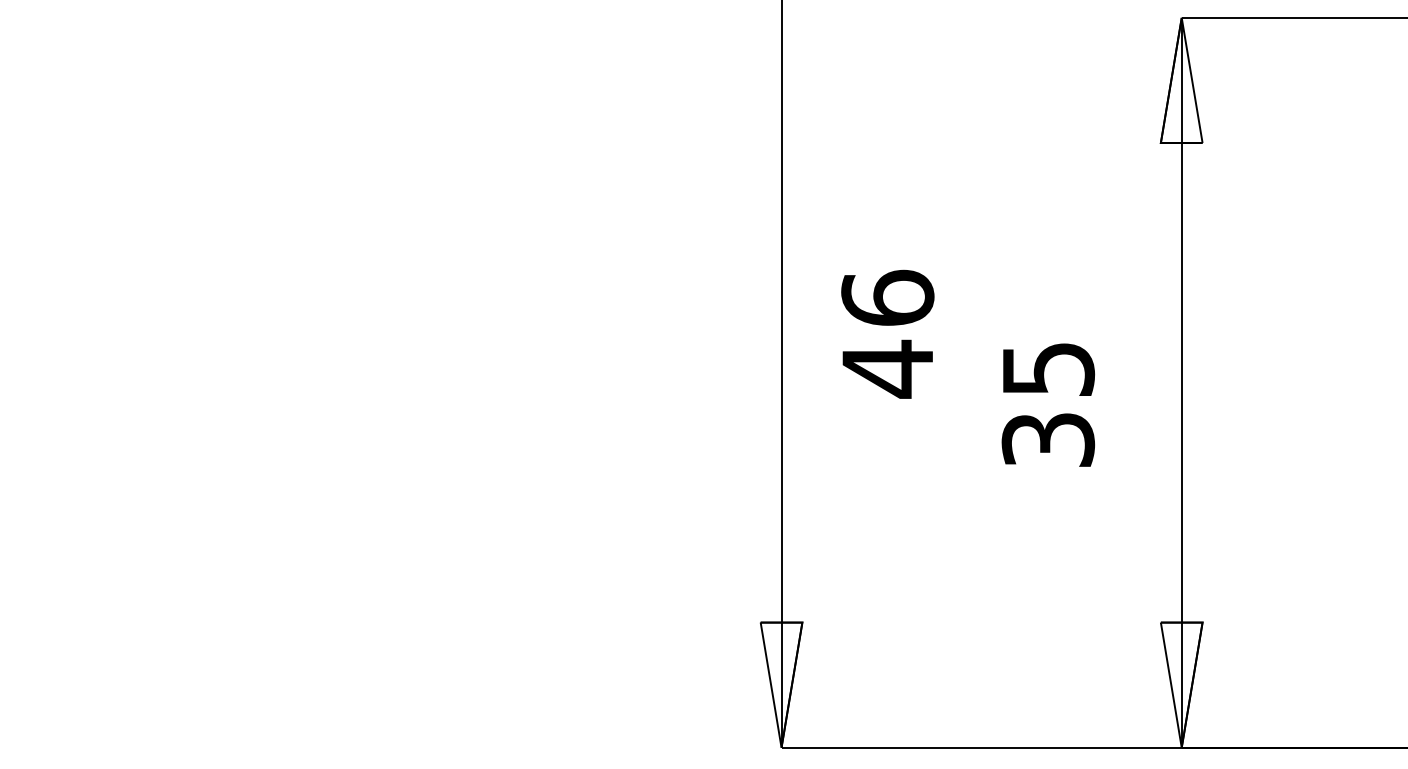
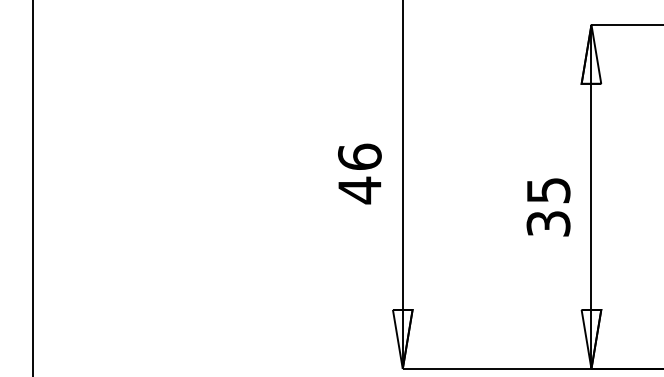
text: (886, 333) -> (359, 173), moved
text: (1048, 405) -> (548, 207), moved

